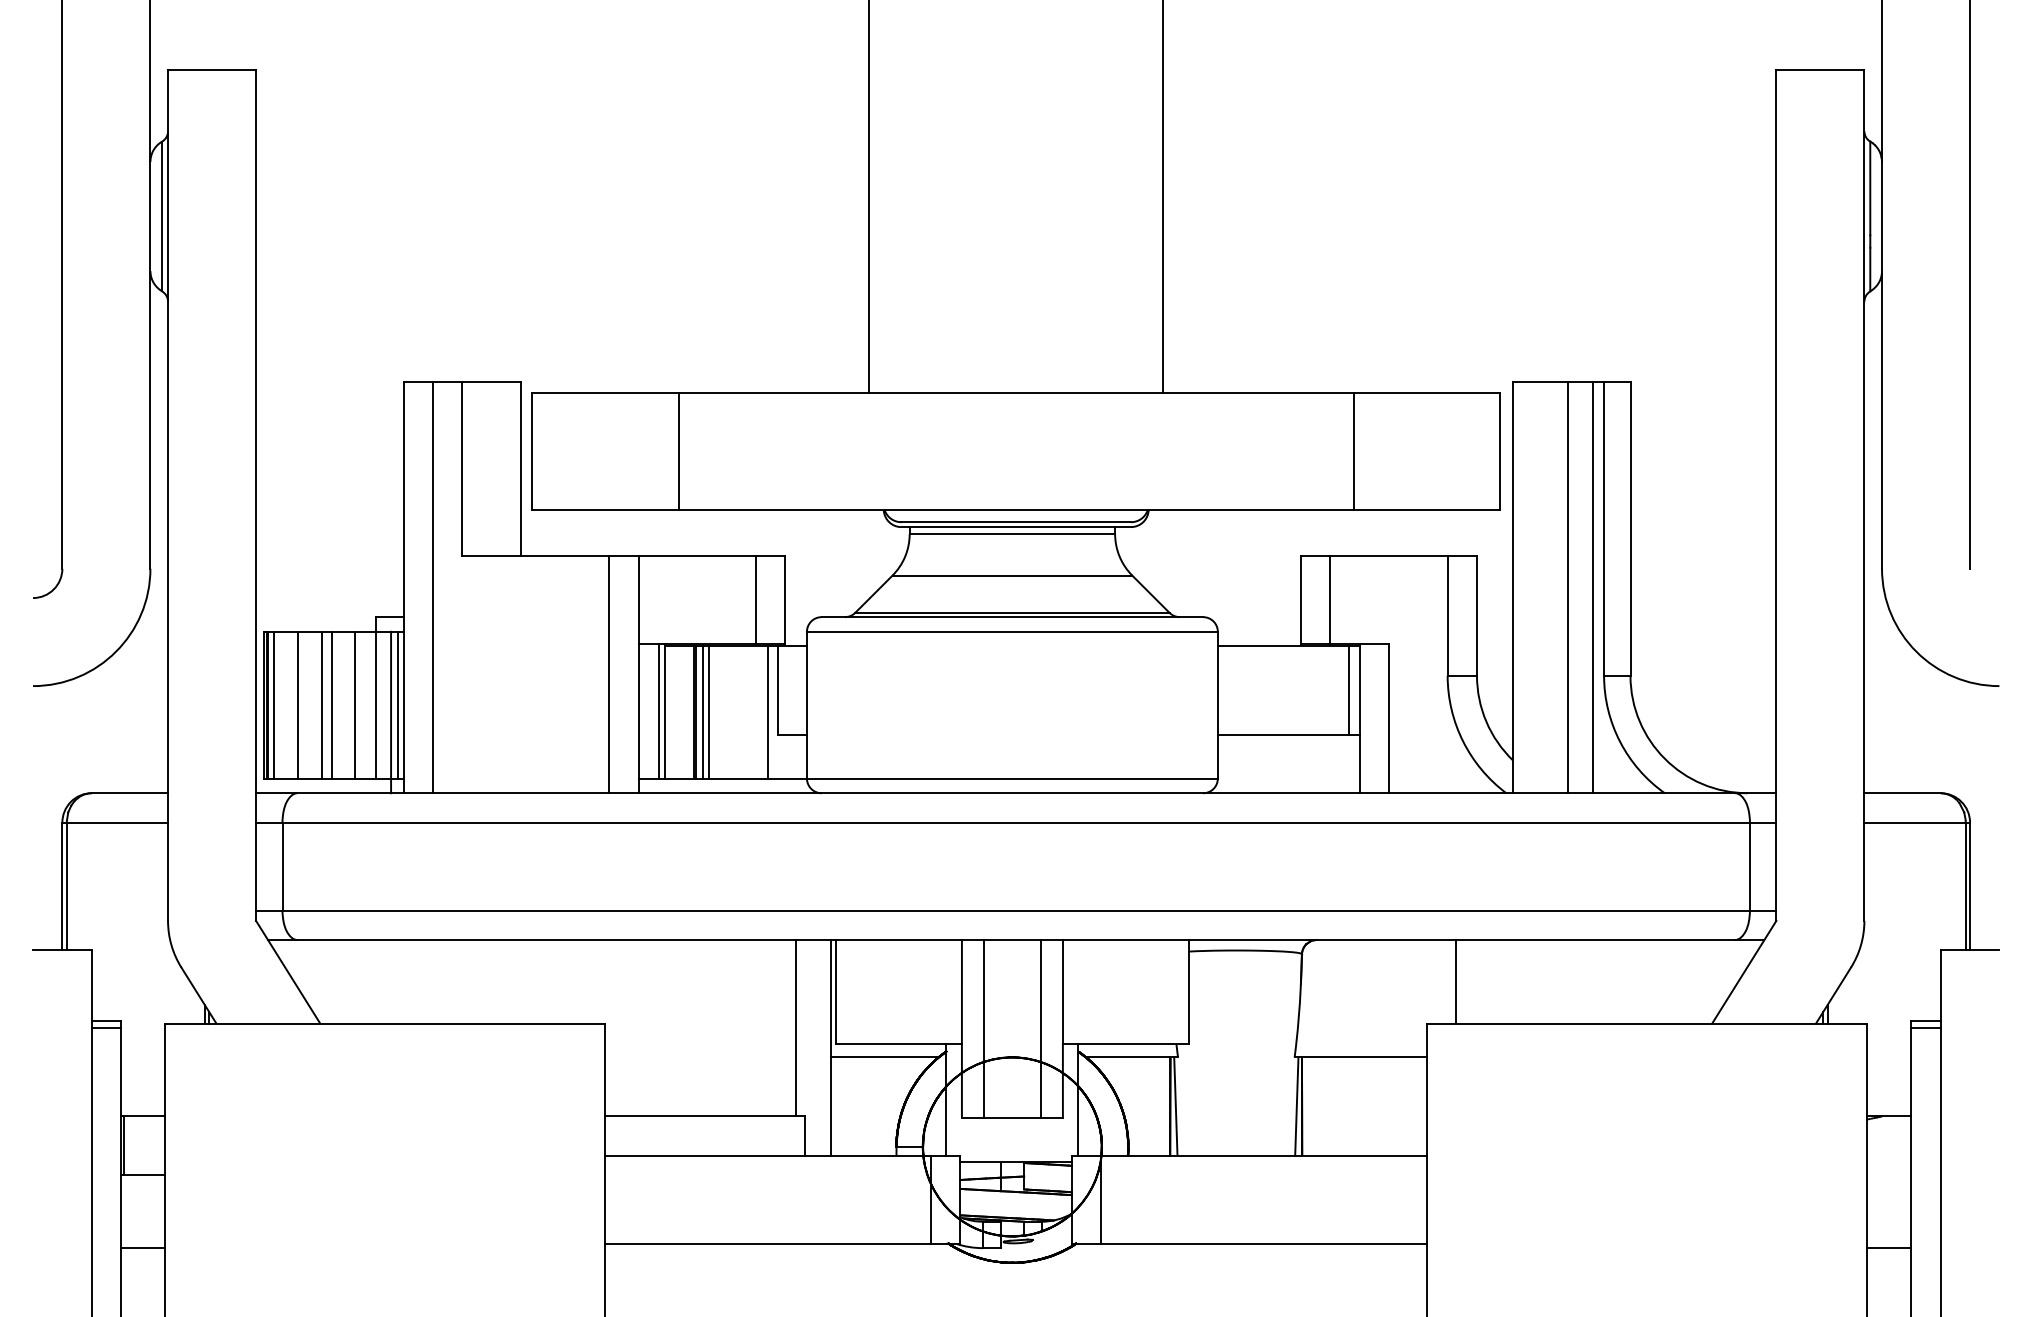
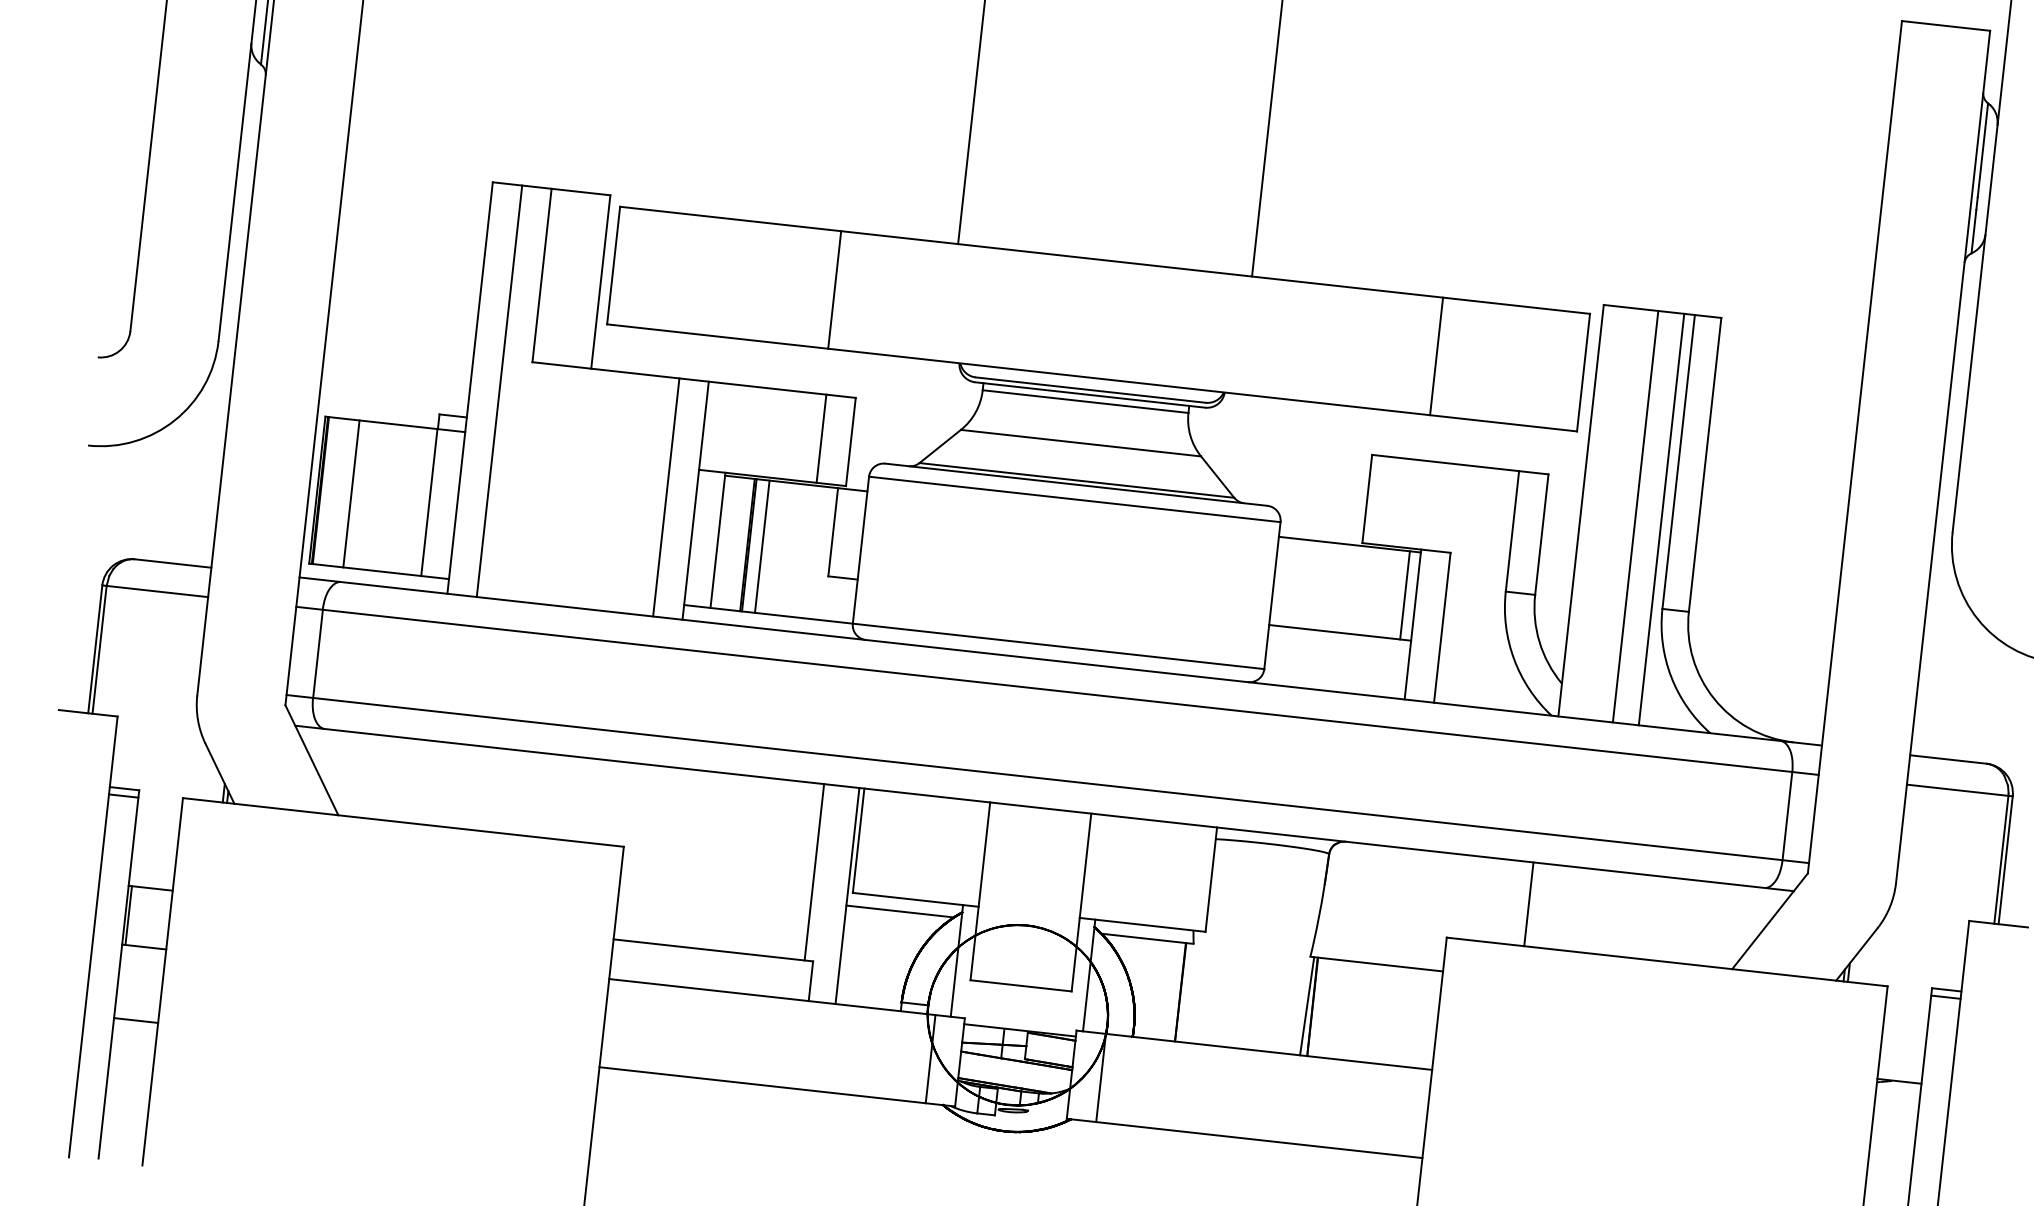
line: (678, 451) -> (834, 290), moved
line: (1330, 599) -> (1396, 502), removed
line: (273, 704) -> (326, 490), removed
line: (321, 704) -> (374, 495), removed
line: (331, 704) -> (384, 496), removed
line: (355, 704) -> (408, 499), removed
line: (397, 704) -> (450, 504), removed
line: (659, 710) -> (712, 539), removed
line: (391, 712) -> (444, 511), removed
line: (703, 712) -> (756, 546), removed
line: (767, 712) -> (820, 553), removed
line: (1456, 981) -> (1528, 904), moved
line: (983, 1028) -> (1002, 893), removed
line: (1041, 1028) -> (1060, 899), removed
line: (1175, 1106) -> (1185, 992), removed

